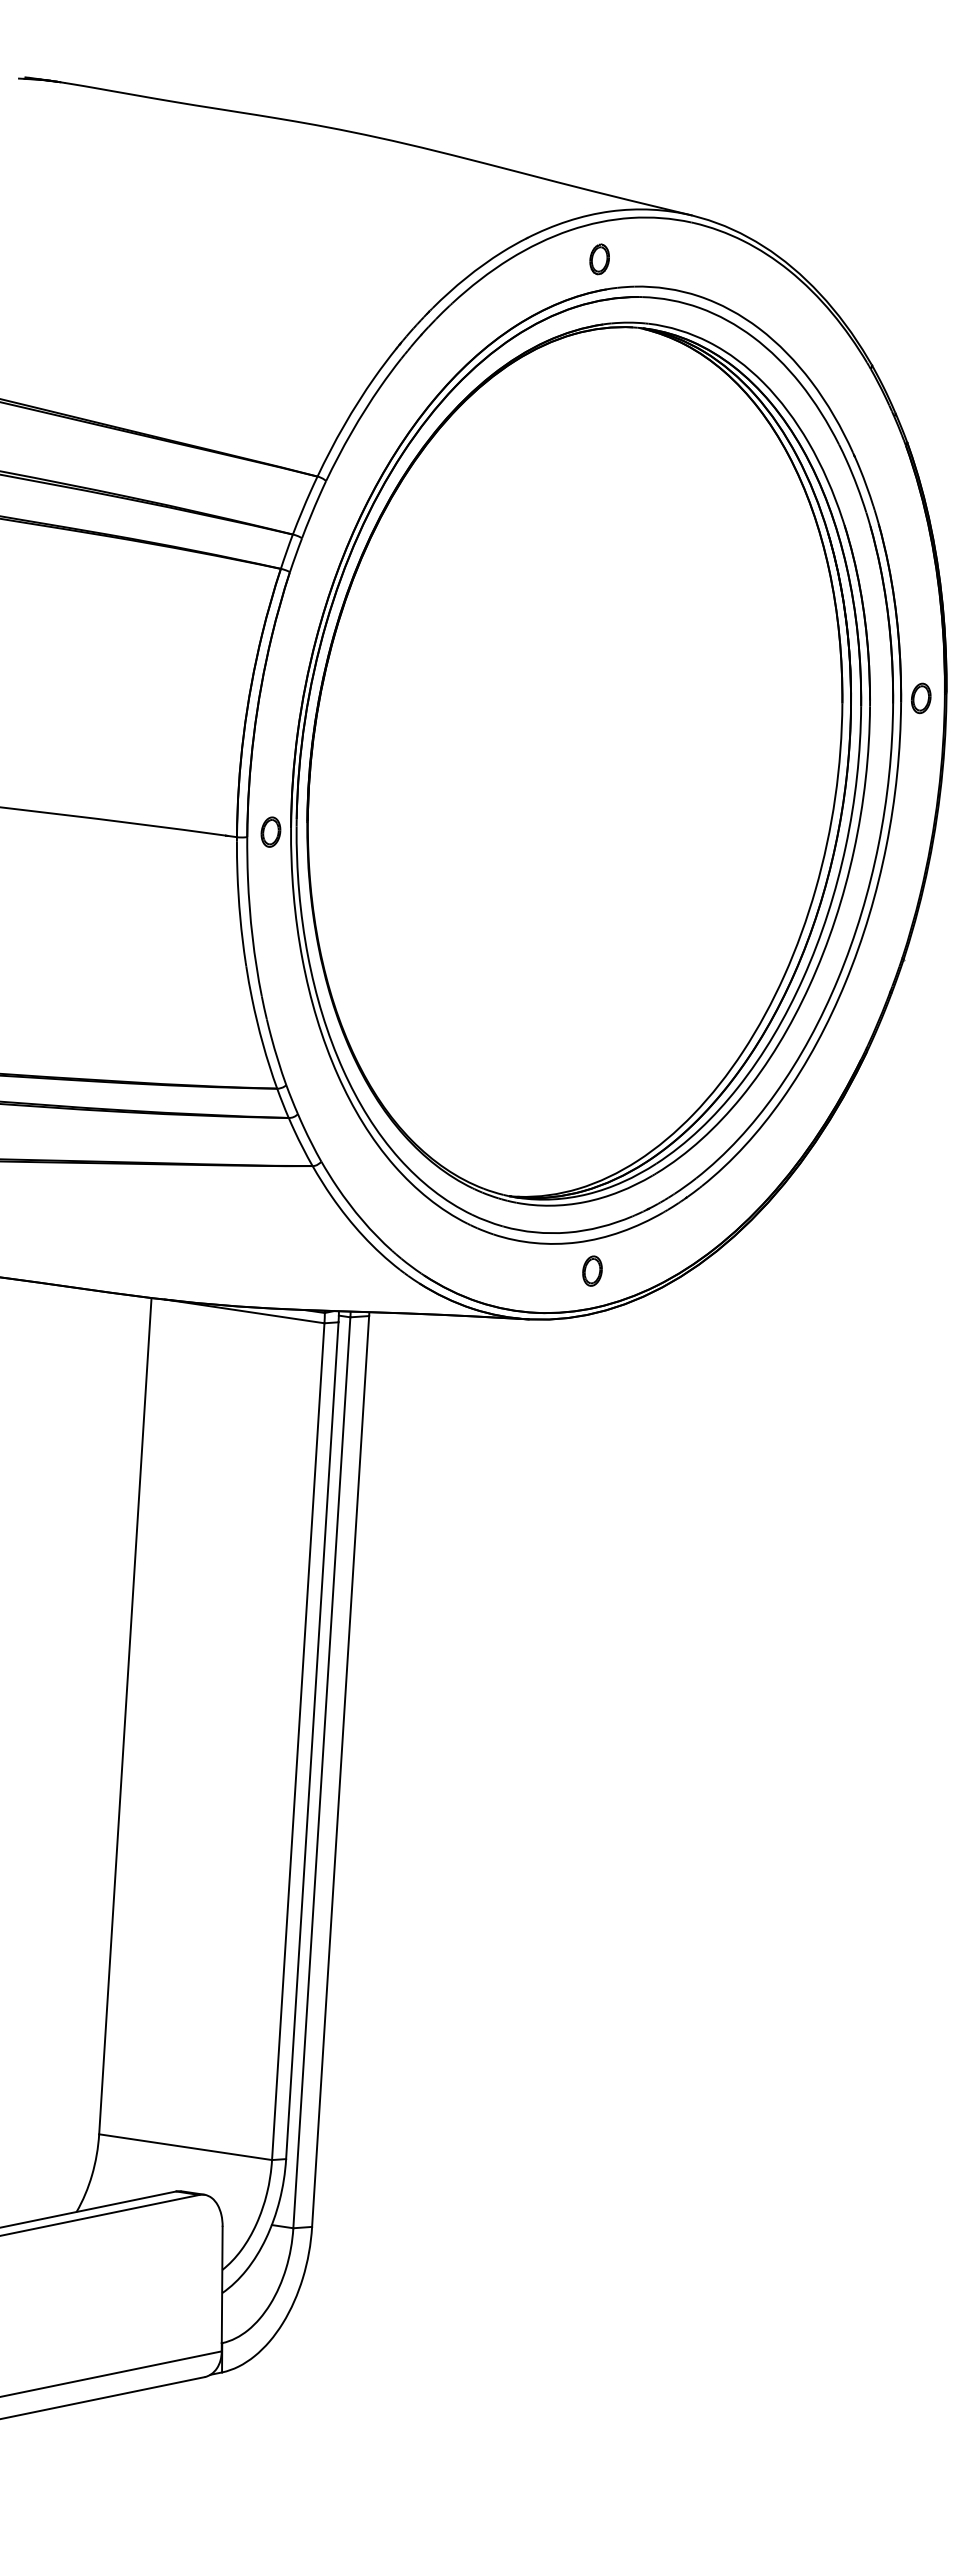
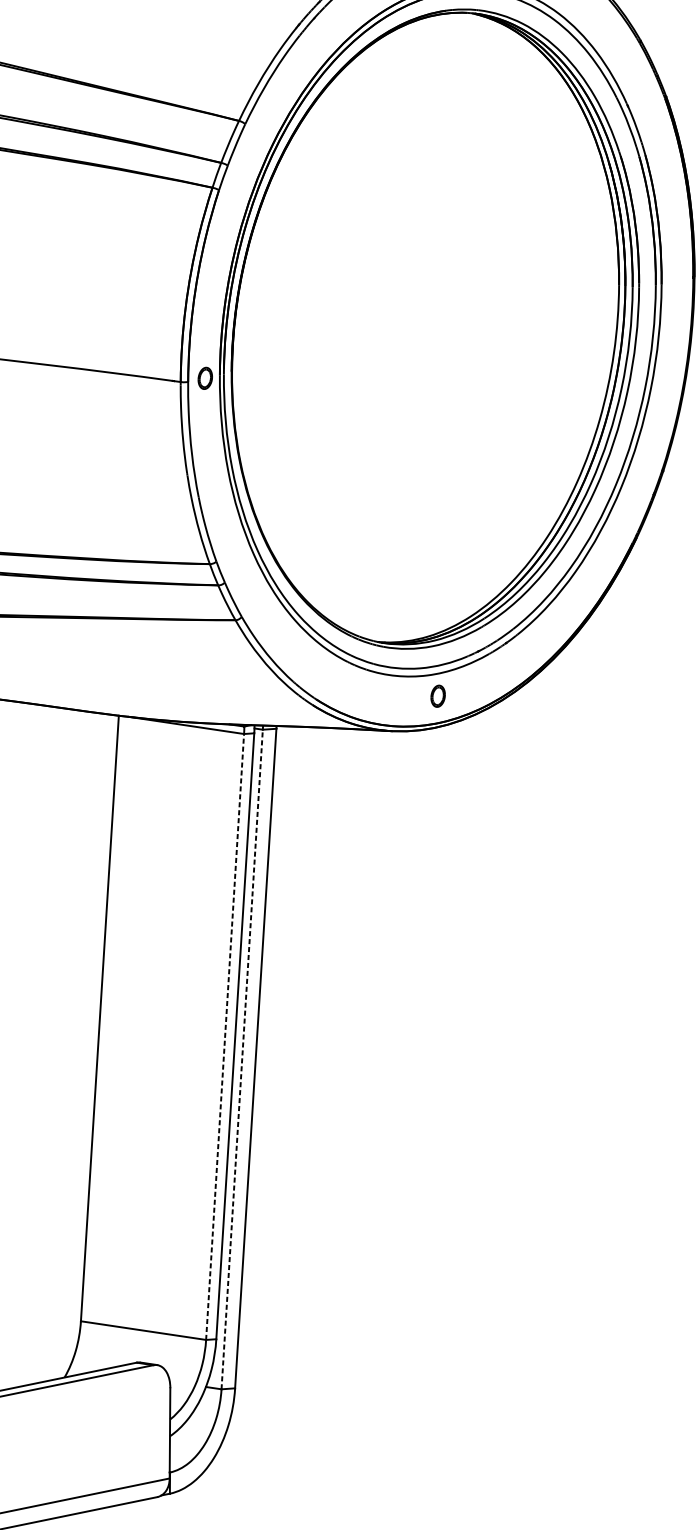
part: (920, 698) -> (675, 281), removed
line: (298, 1741) -> (225, 1036), solid -> dashed
line: (321, 1772) -> (241, 1059), solid -> dashed

